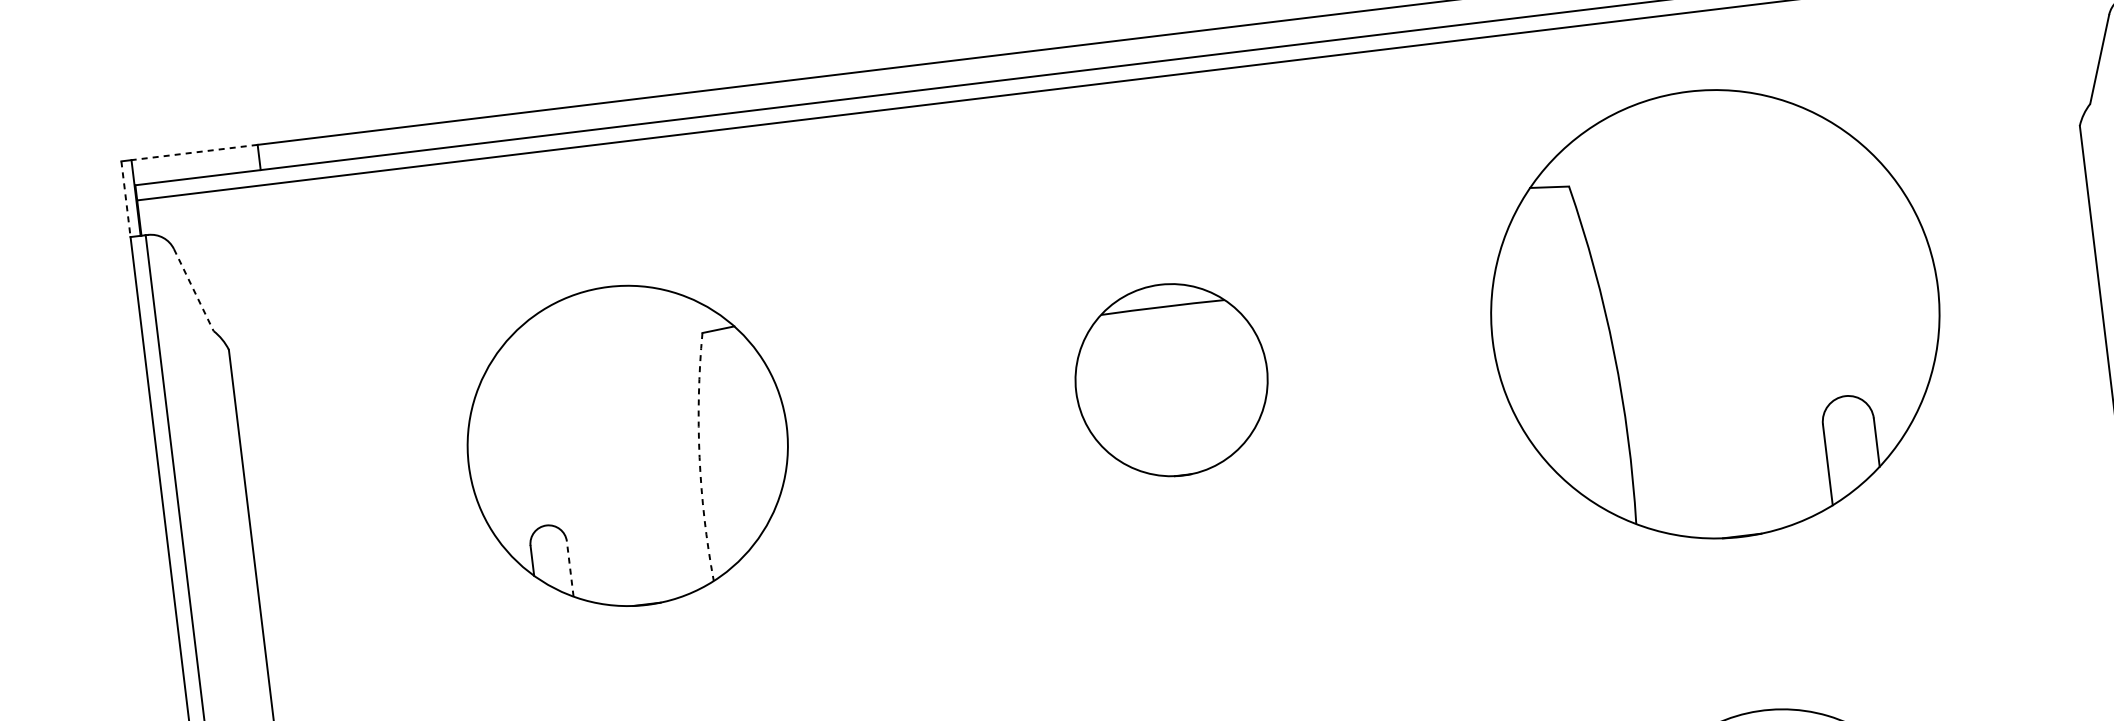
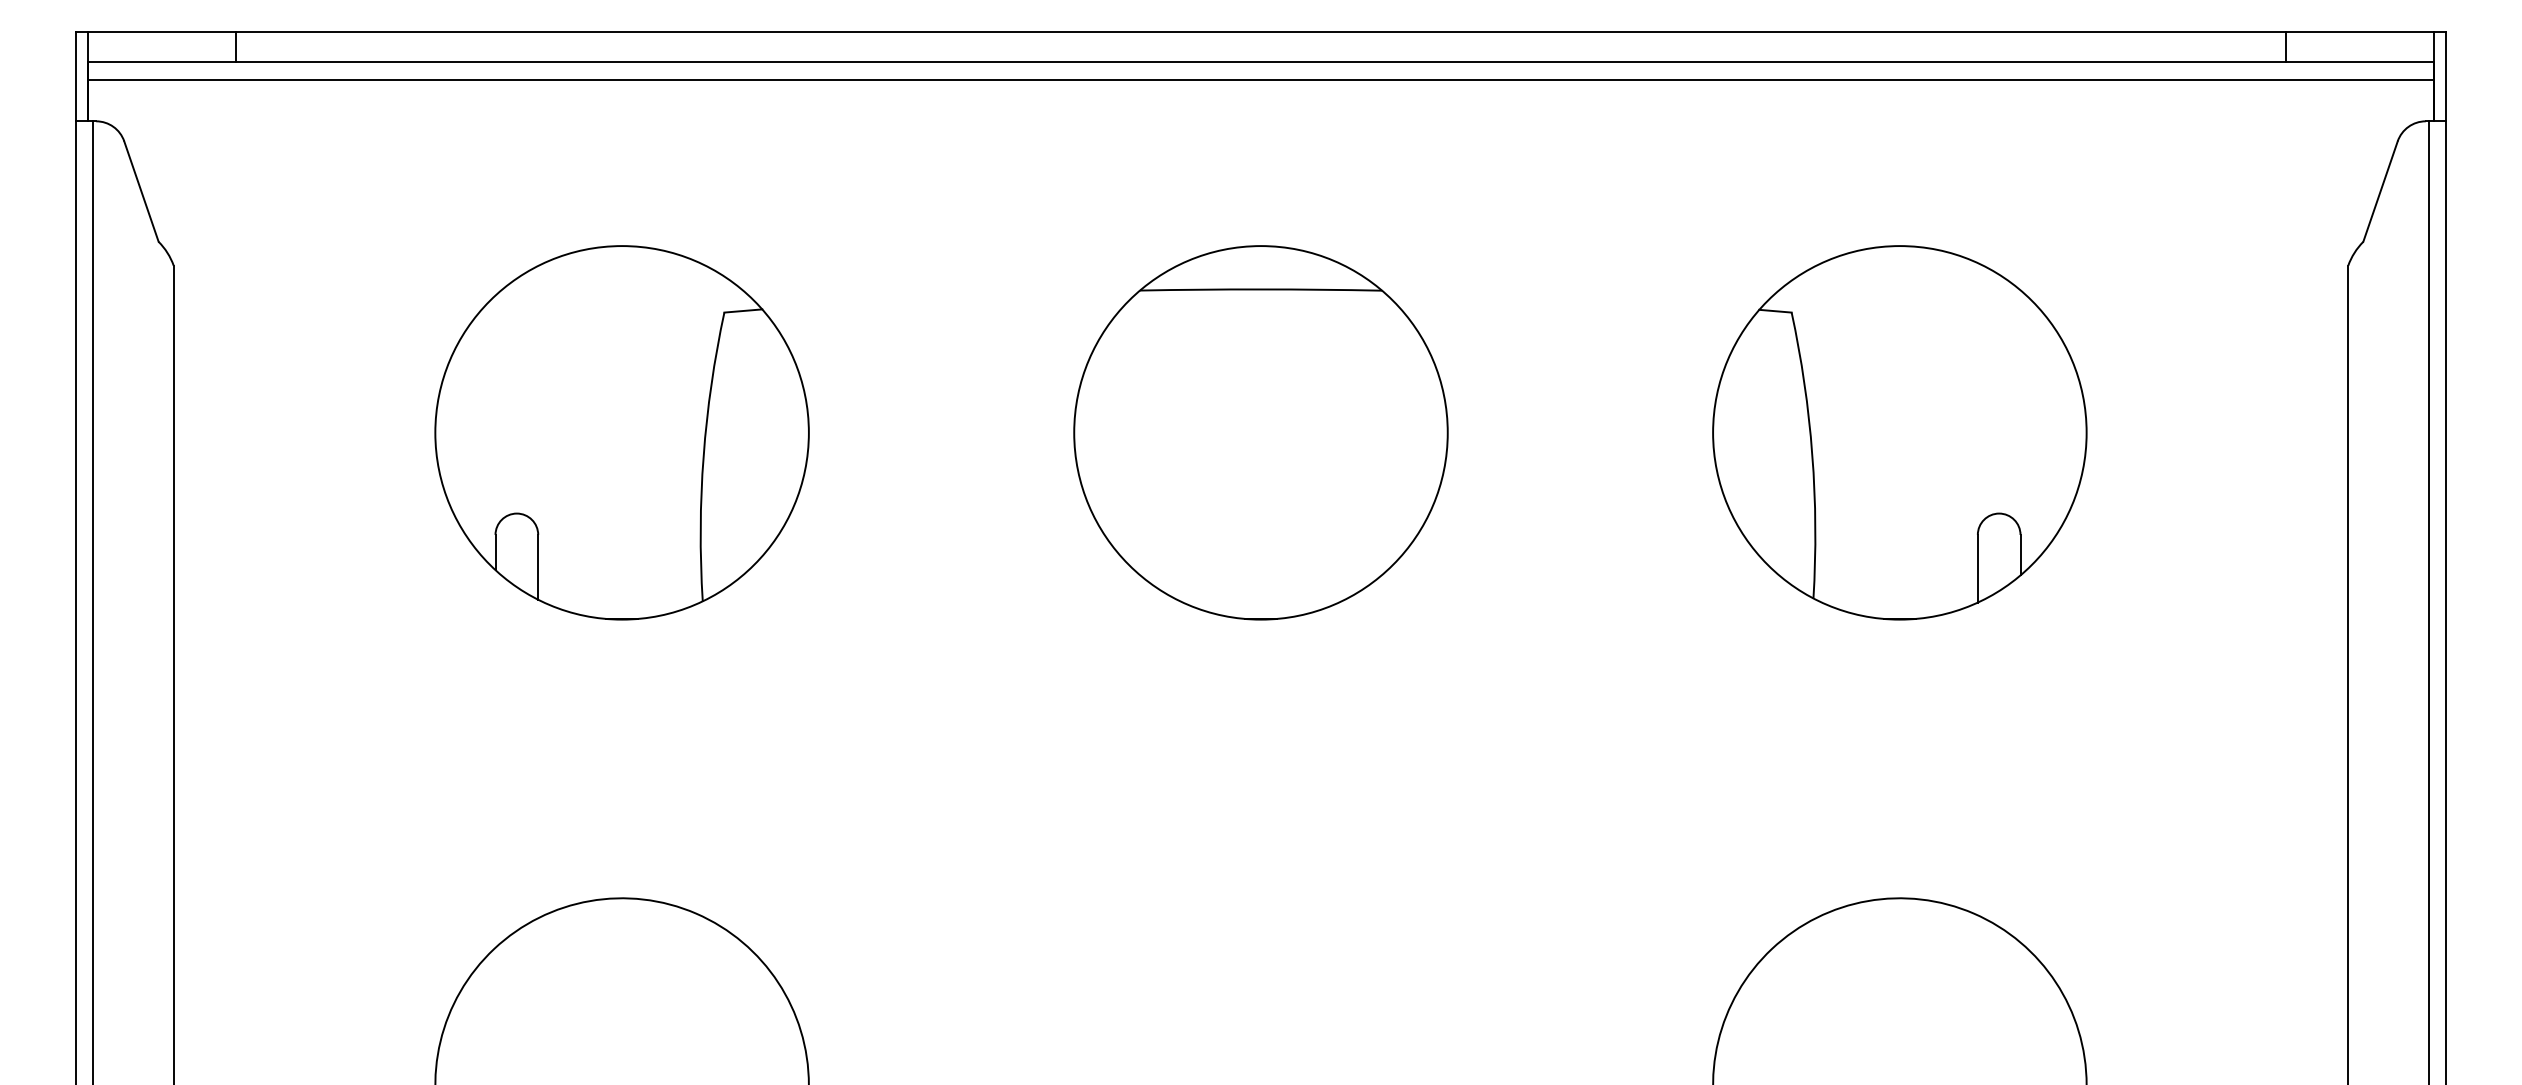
line: (194, 152) -> (161, 32), dashed -> solid
line: (125, 199) -> (75, 77), dashed -> solid
line: (193, 290) -> (141, 192), dashed -> solid
part: (1715, 314) -> (1899, 432), size x0.71
part: (1171, 379) -> (1260, 432), size x1.67
arc: (699, 457) -> (703, 456), dashed -> solid
line: (570, 568) -> (538, 566), dashed -> solid

